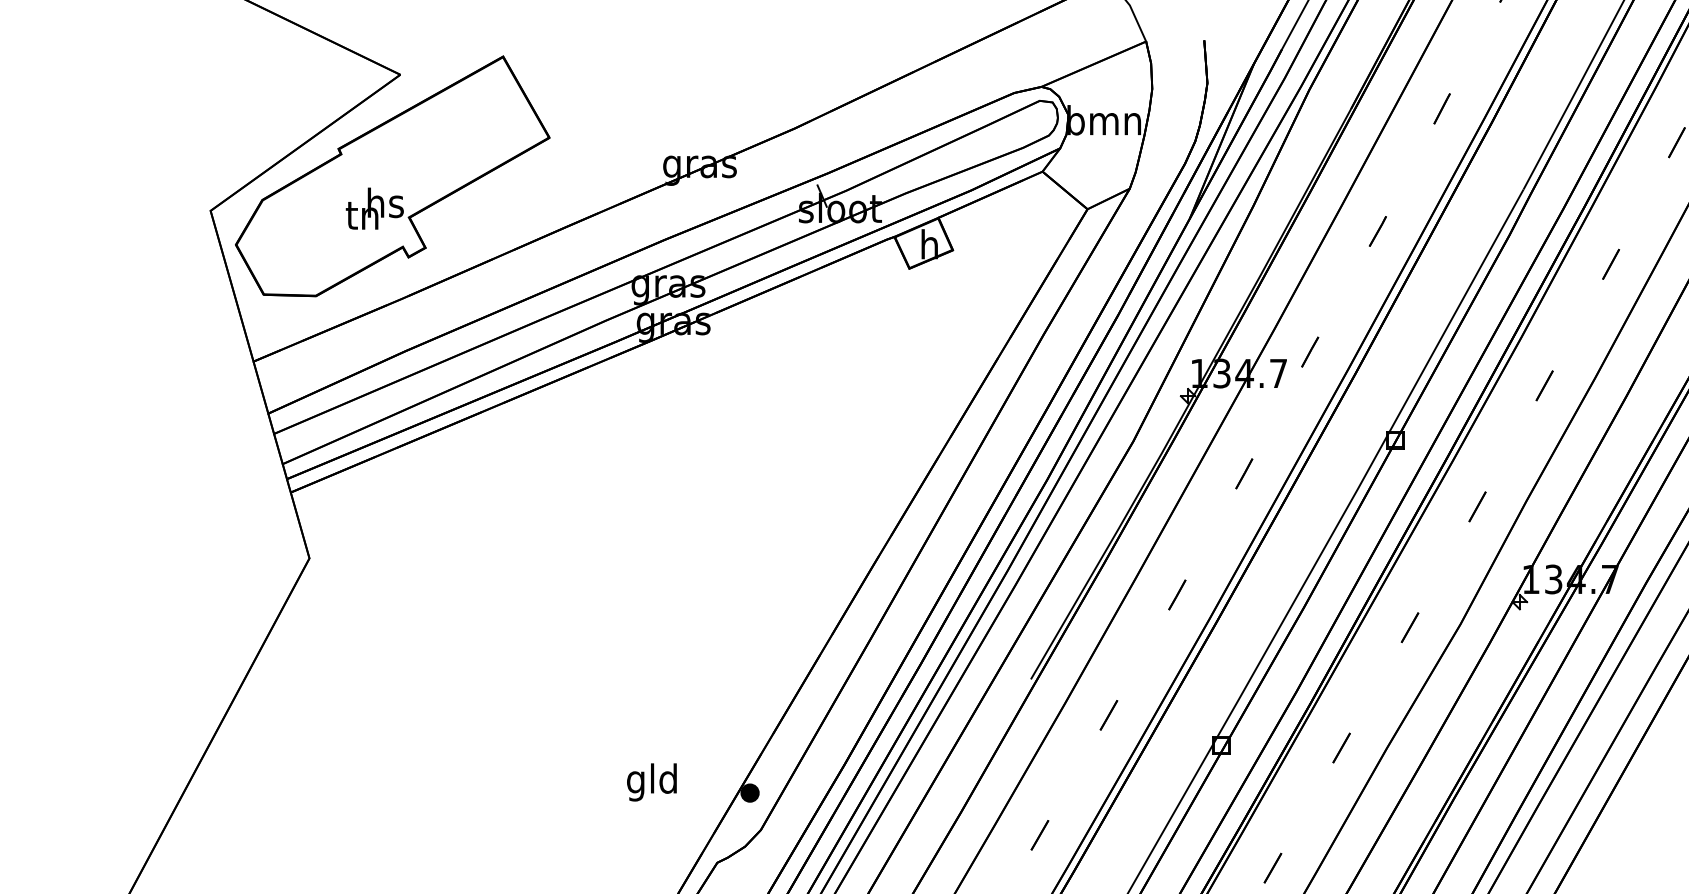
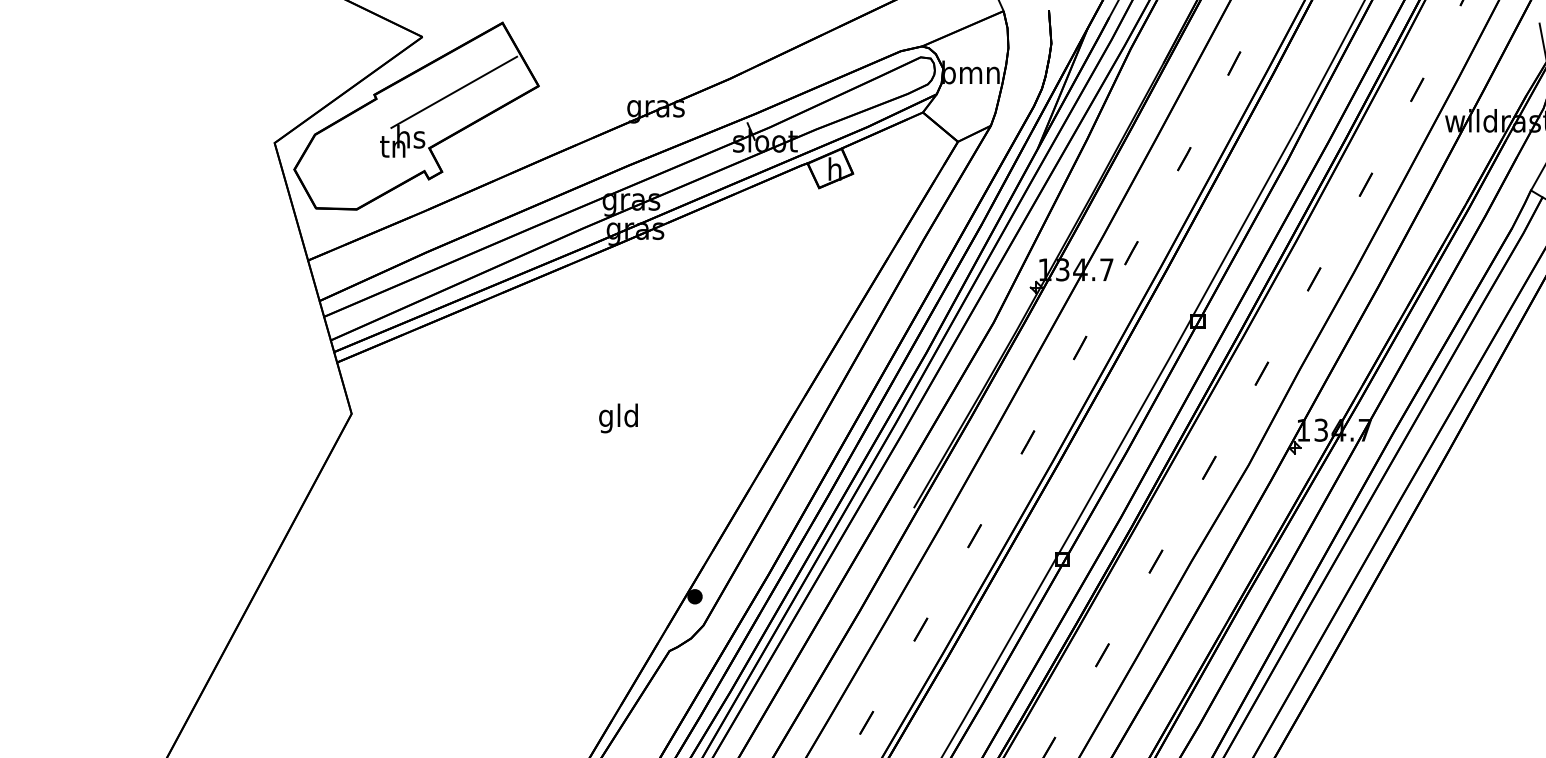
line: (441, 144) -> (454, 91), added
text: (651, 782) -> (618, 418), moved

